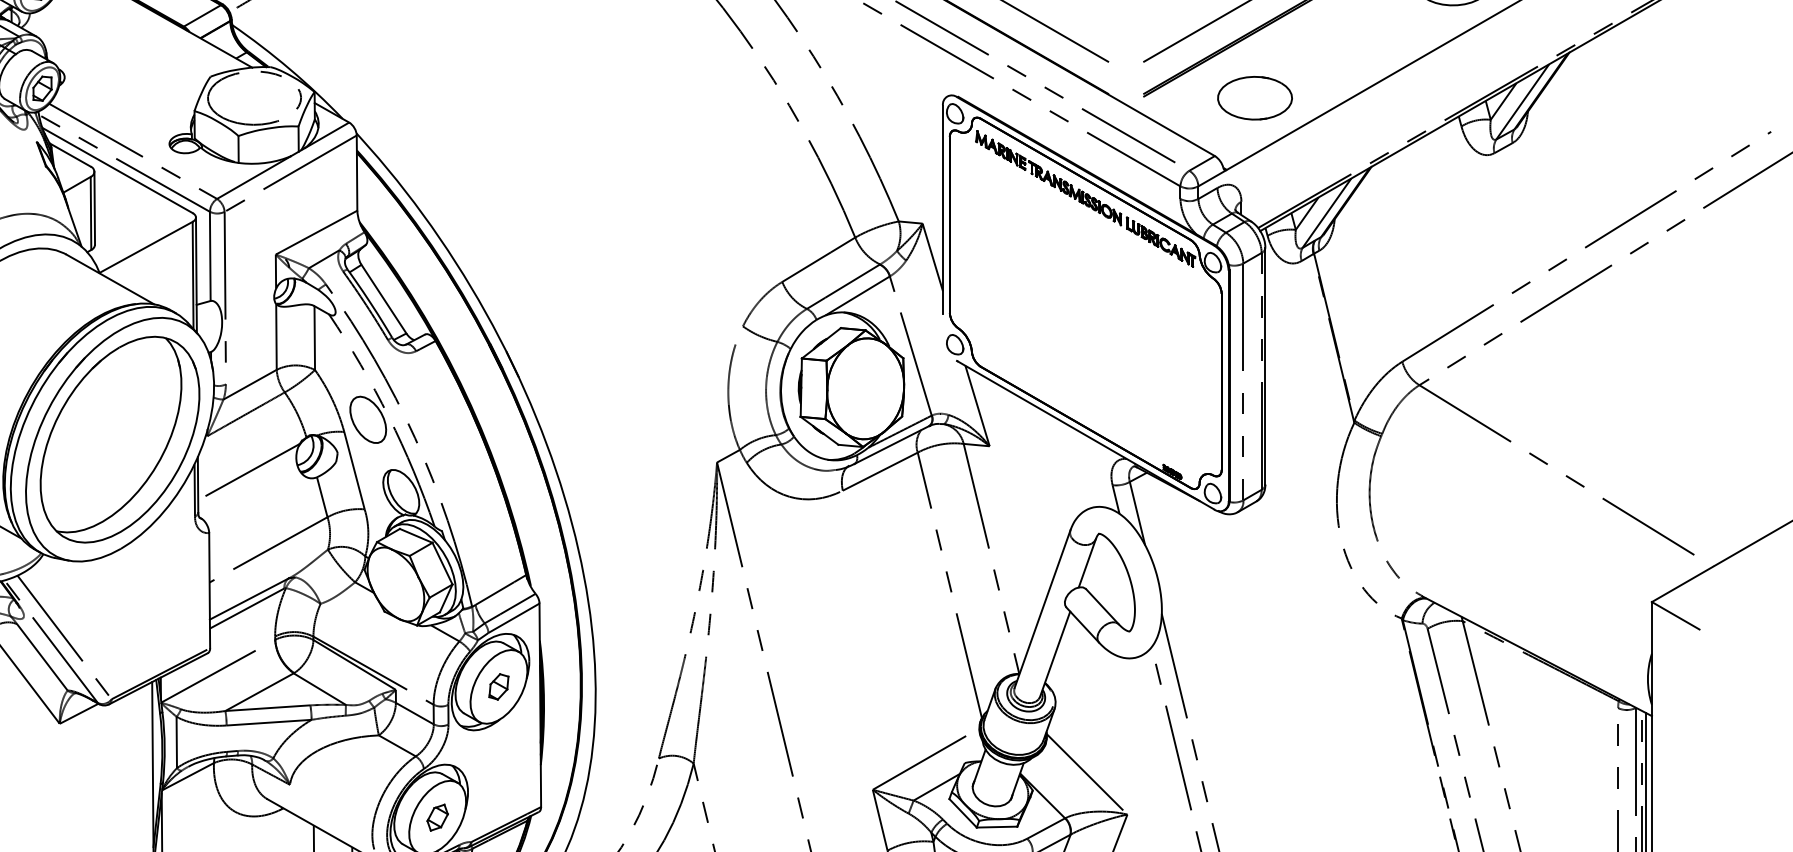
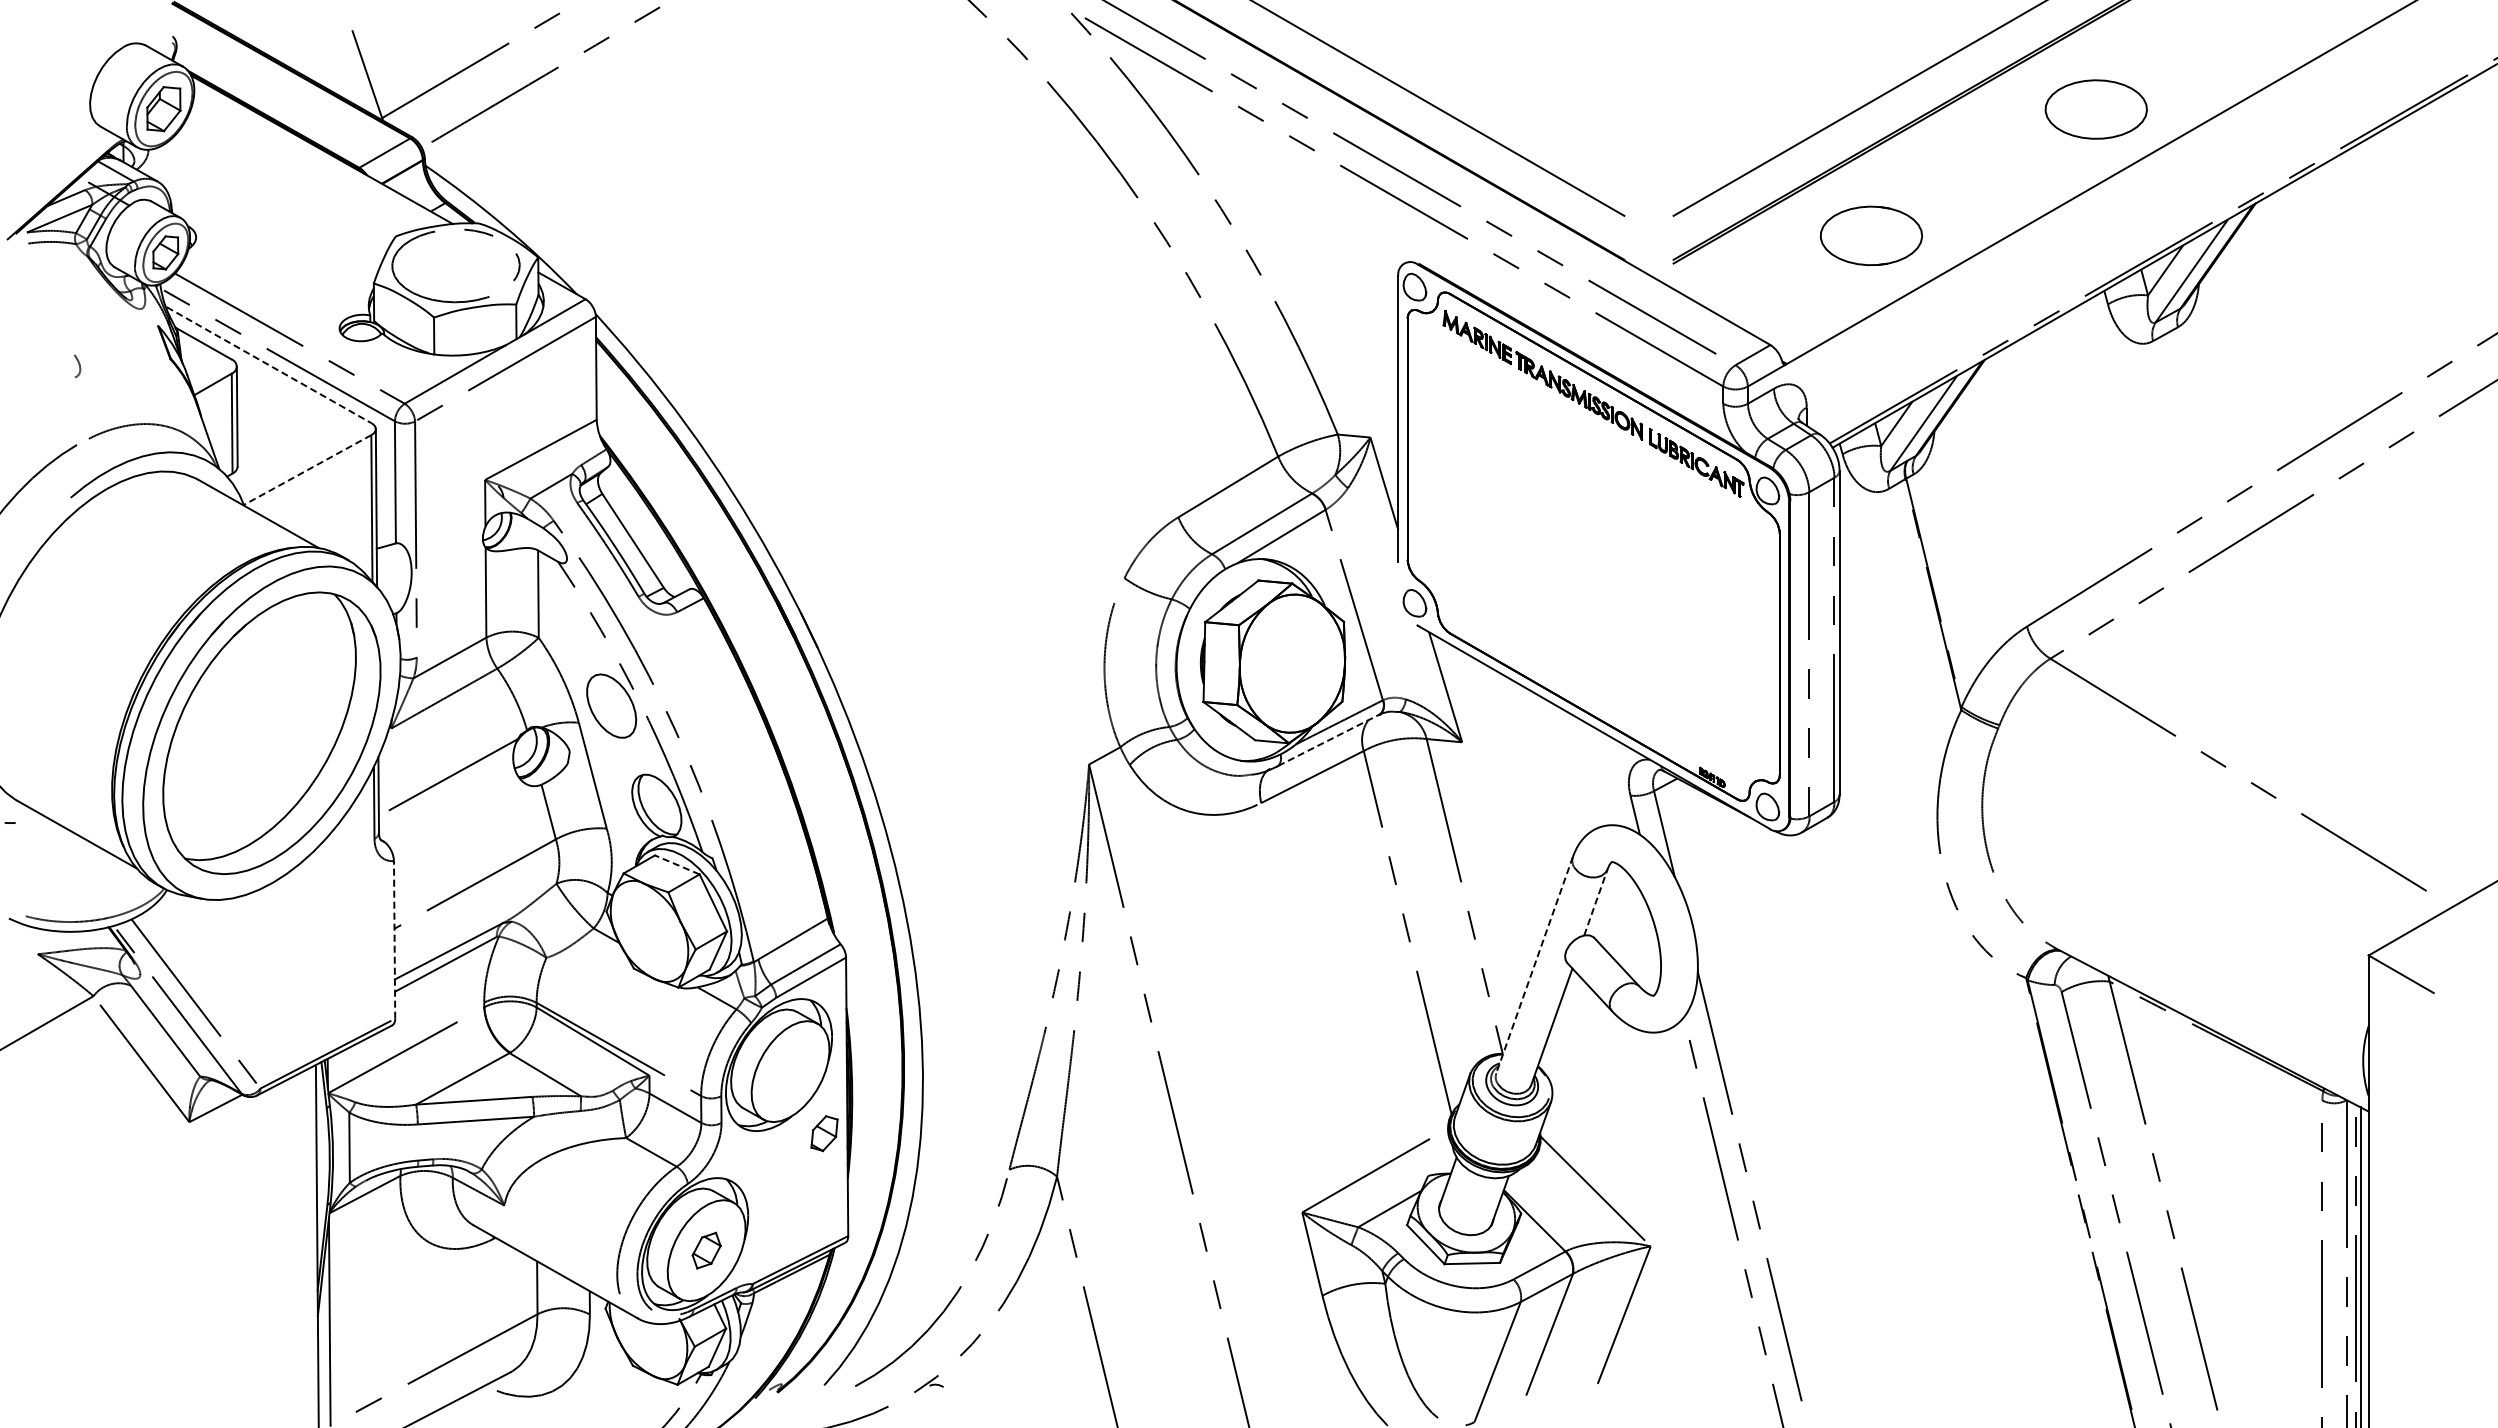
part: (1255, 97) -> (1871, 235), moved
line: (118, 171) -> (269, 365), solid -> dashed
line: (146, 247) -> (307, 470), solid -> dashed
line: (892, 444) -> (1329, 739), solid -> dashed
line: (415, 535) -> (676, 864), solid -> dashed
line: (1087, 562) -> (1596, 901), solid -> dashed
line: (209, 590) -> (394, 939), solid -> dashed
line: (1042, 609) -> (1534, 965), solid -> dashed
part: (498, 686) -> (824, 1133), moved

